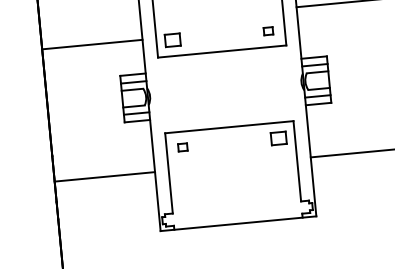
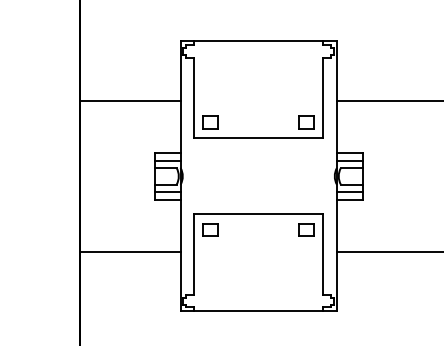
part: (268, 31) -> (306, 122), size x1.67
line: (91, 44) -> (129, 101), moved
part: (182, 146) -> (210, 229), size x1.67

